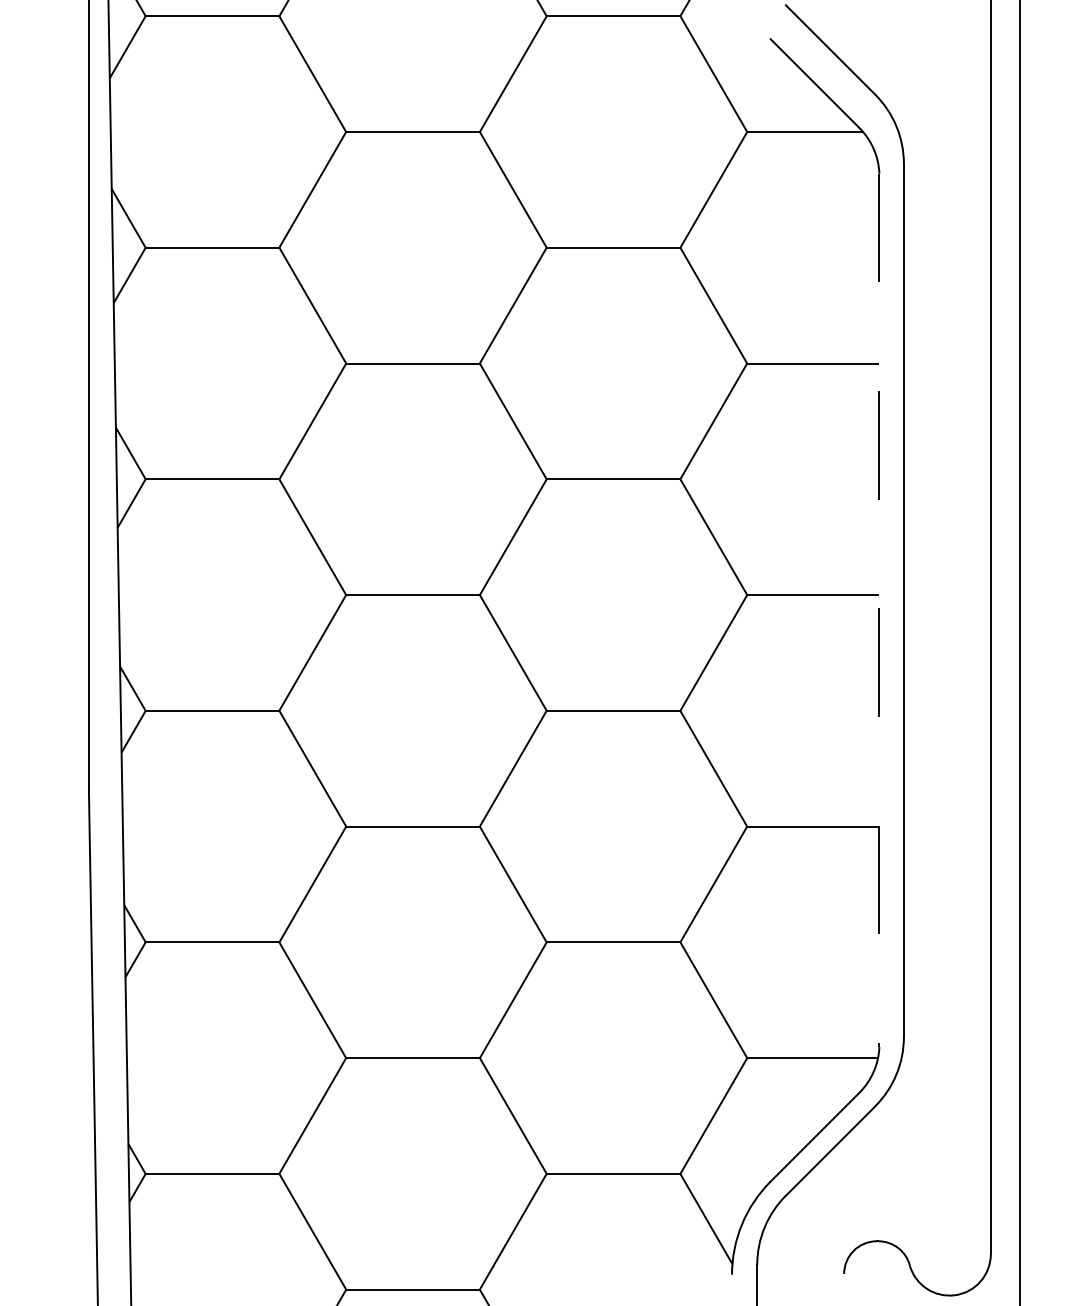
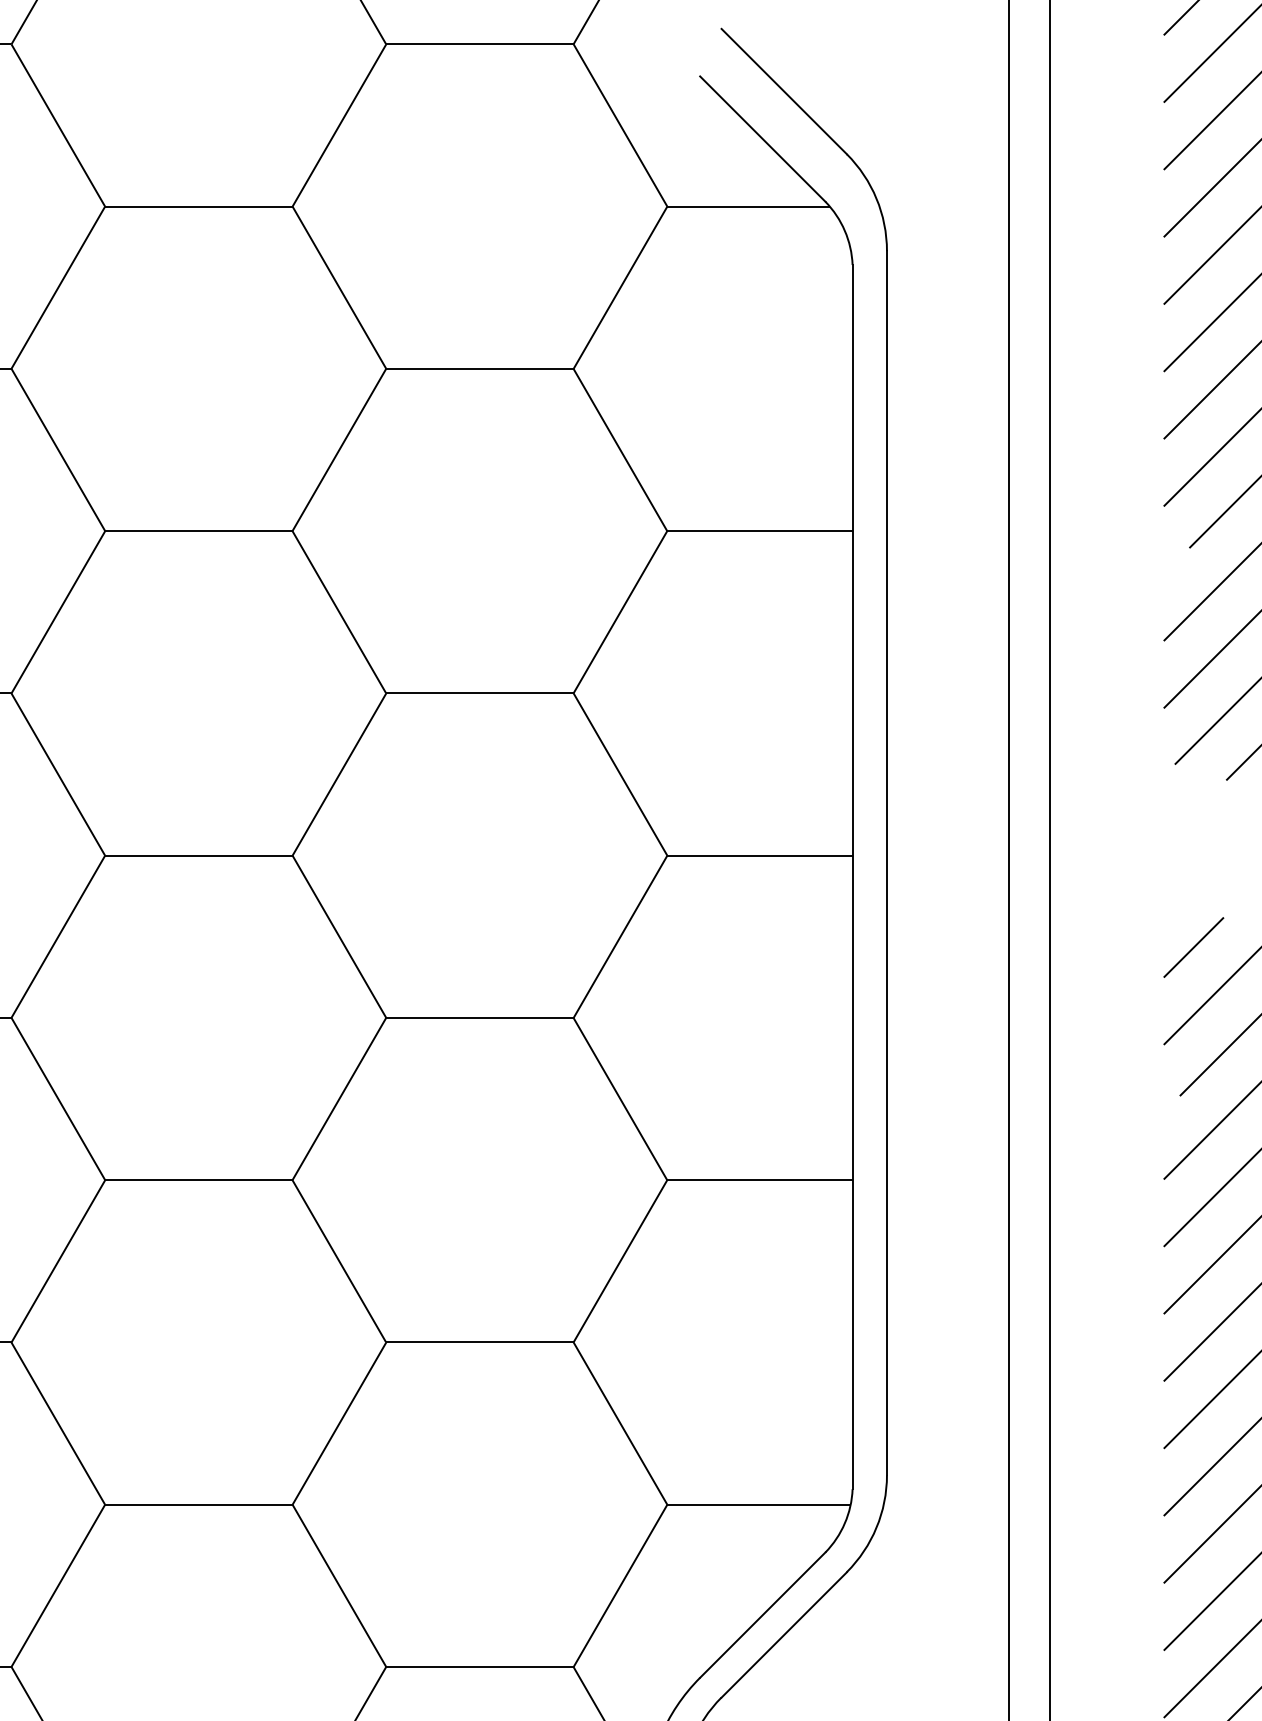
line: (879, 610) -> (852, 877), dashed -> solid

